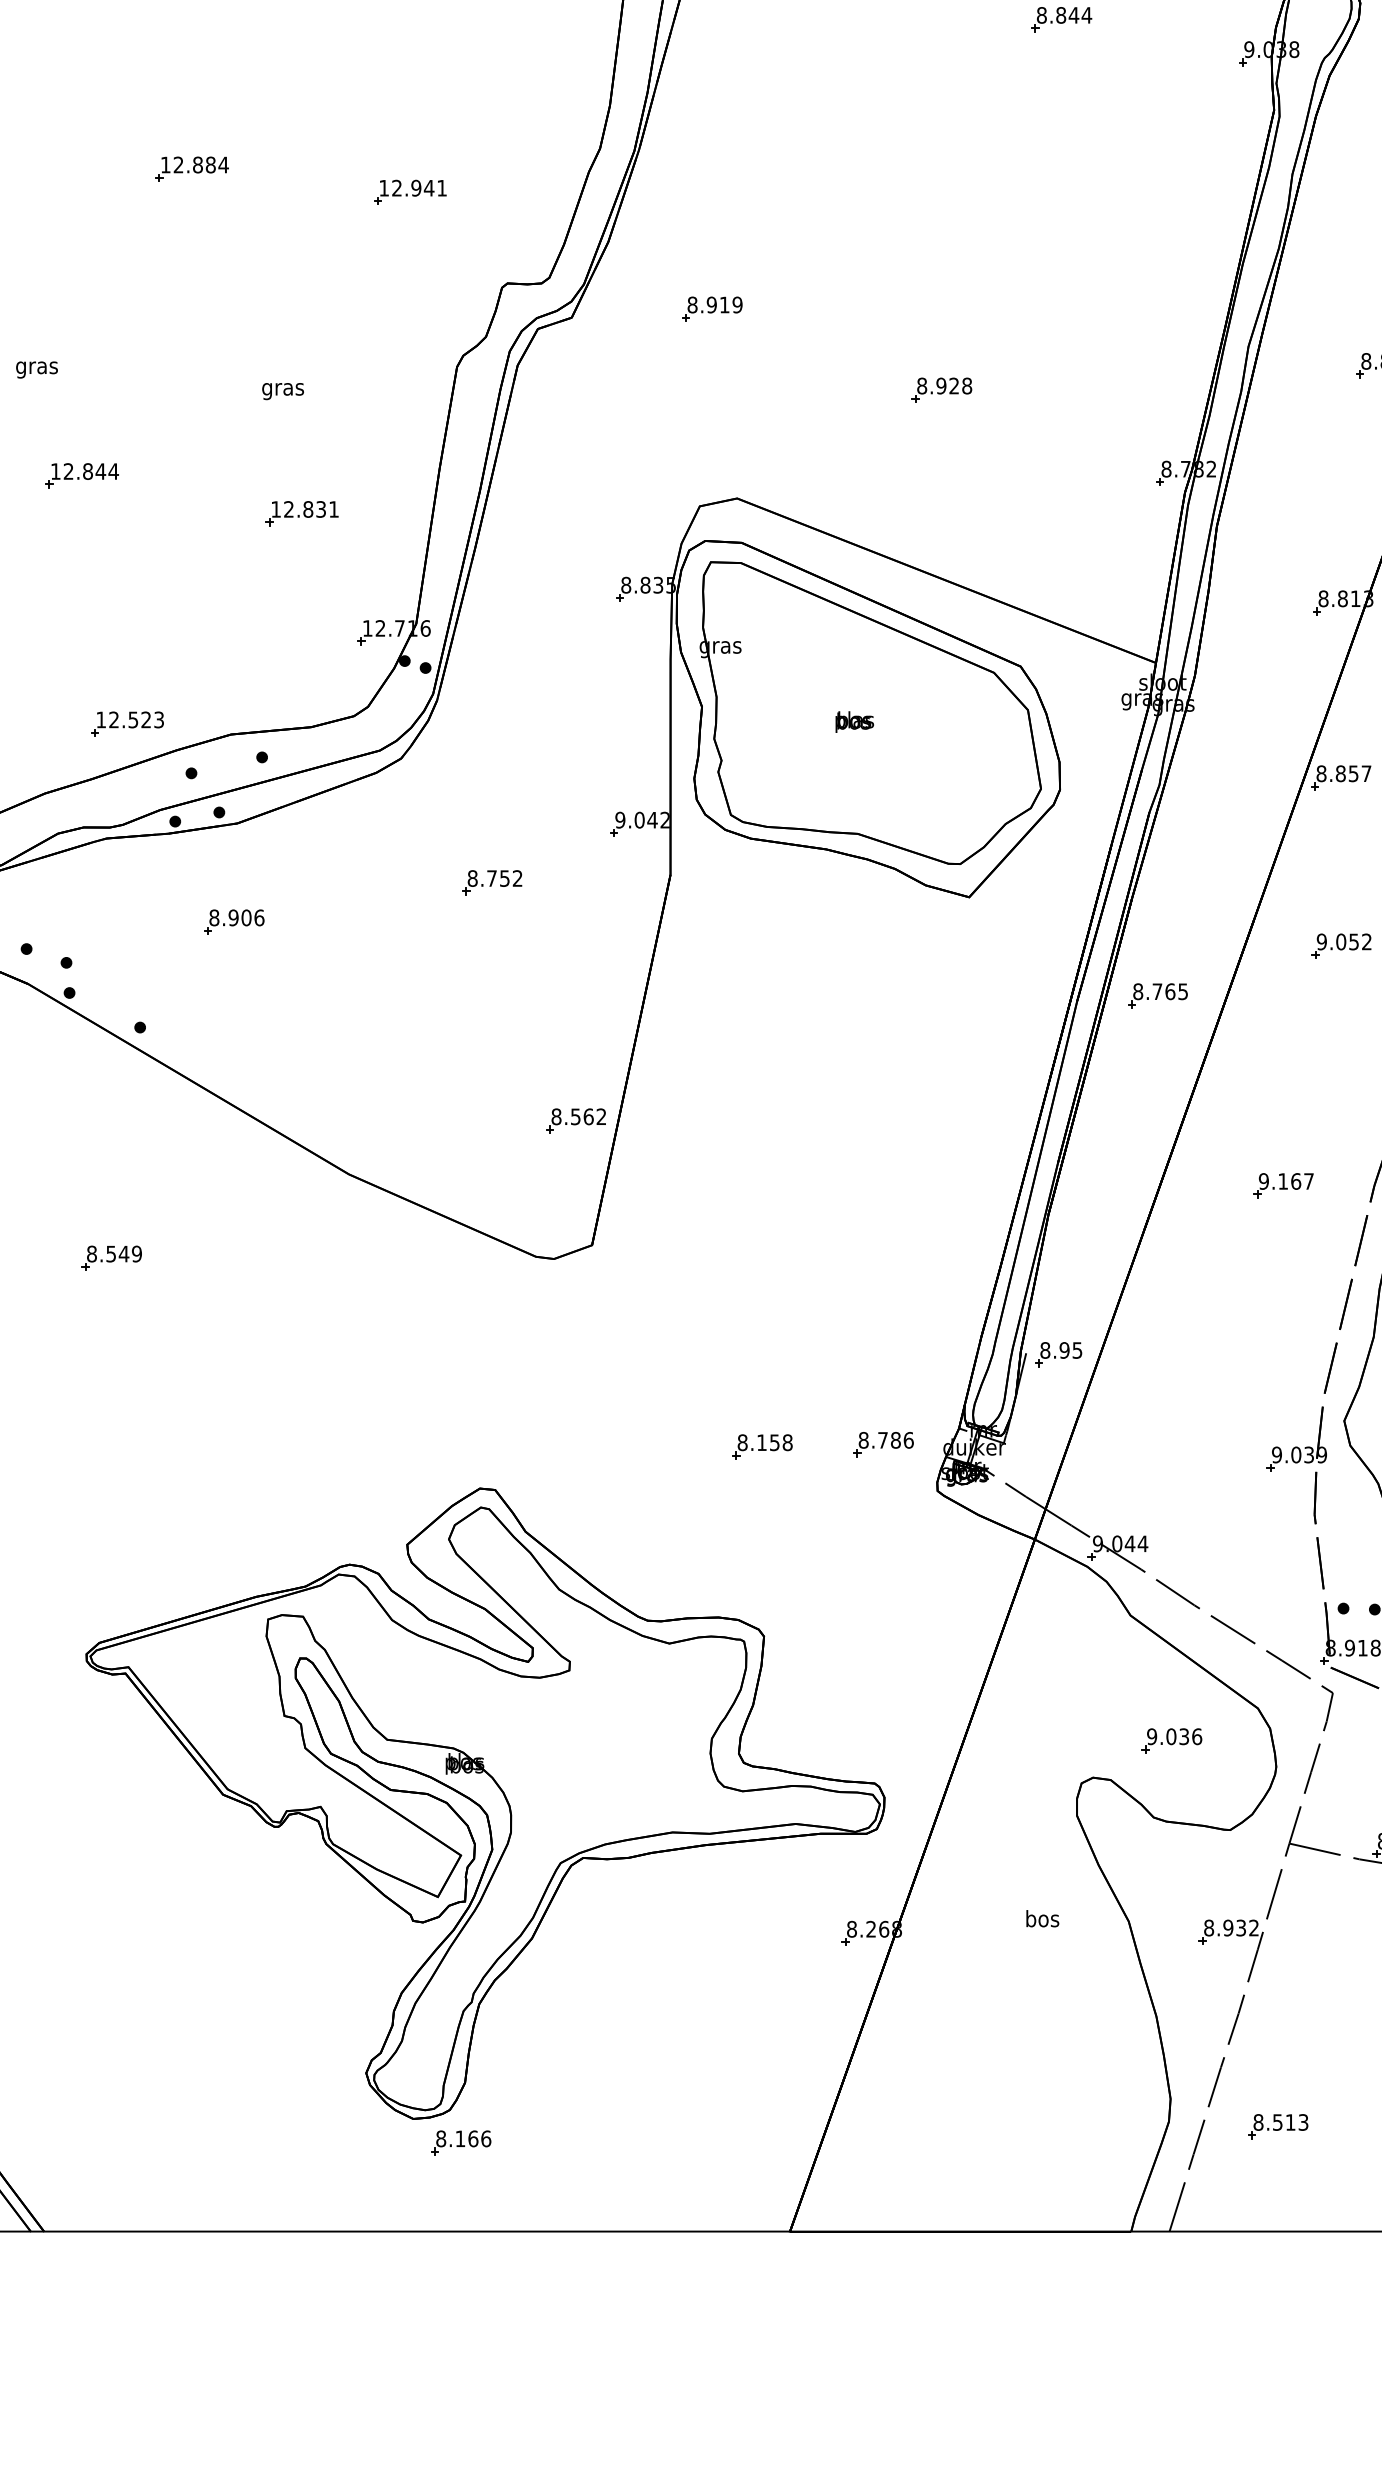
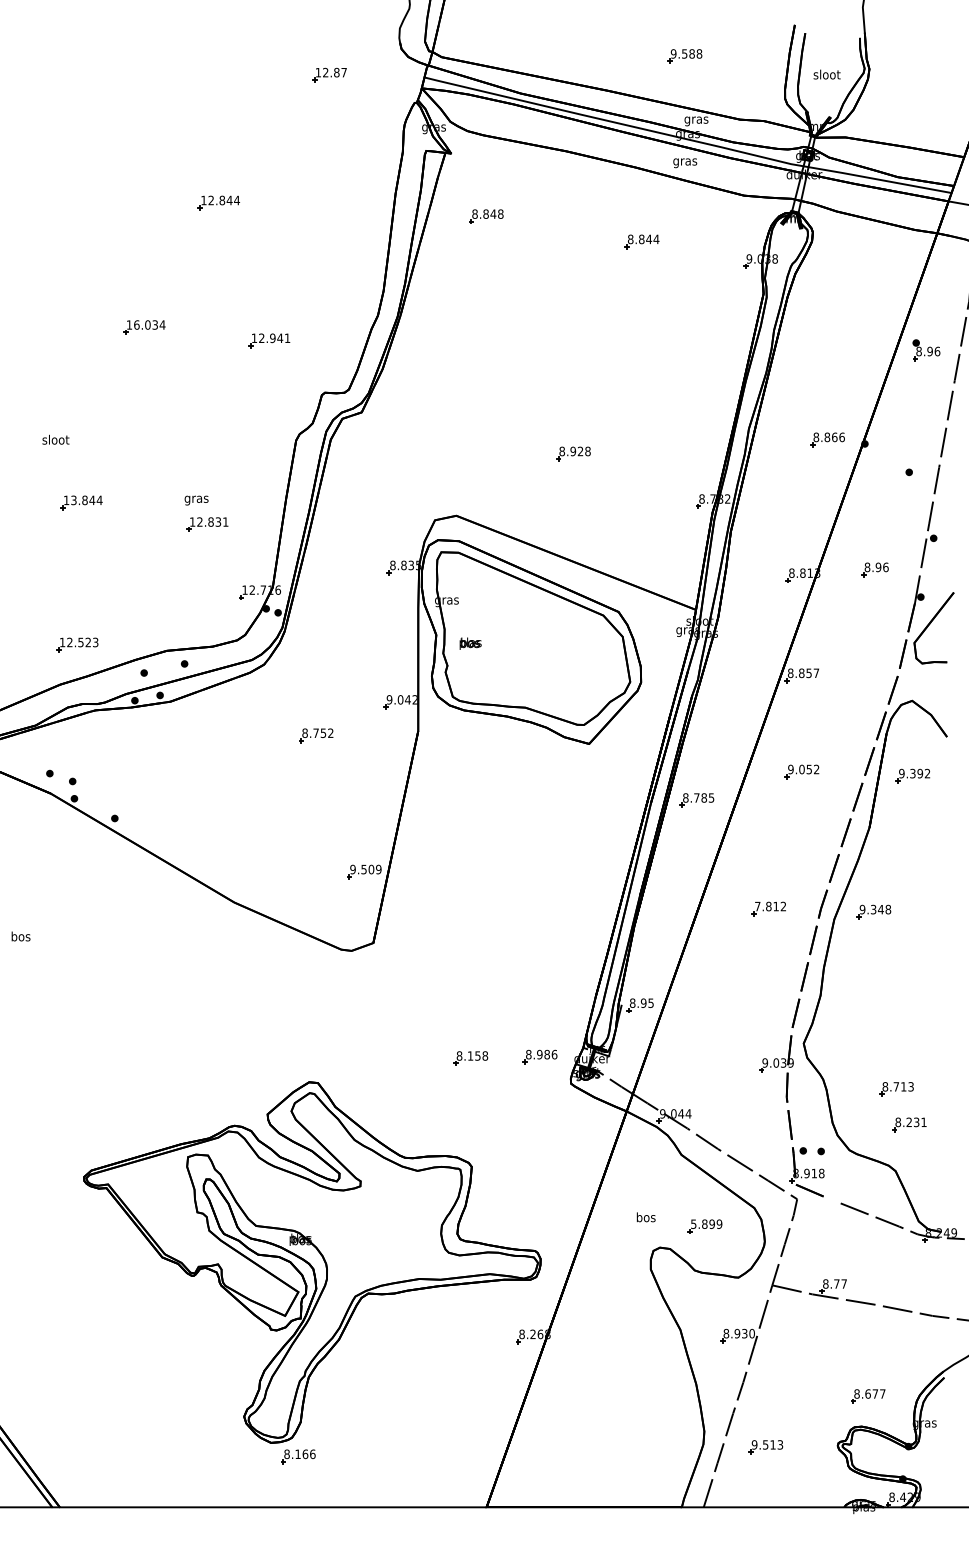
text: (195, 164) -> (146, 324), 12.884 -> 16.034
part: (711, 309) -> (441, 407), removed
text: (36, 366) -> (55, 440), gras -> sloot
text: (282, 391) -> (196, 500), moved
text: (67, 471) -> (73, 500), 12.844 -> 13.844
text: (854, 721) -> (470, 643), moved
part: (127, 723) -> (77, 644), moved
part: (233, 922) -> (168, 758), removed
text: (1170, 990) -> (704, 797), 8.765 -> 8.785
text: (578, 1116) -> (365, 869), 8.562 -> 9.509
text: (1286, 1181) -> (770, 906), 9.167 -> 7.812
part: (111, 1258) -> (98, 950), removed
text: (882, 1440) -> (539, 1054), 8.786 -> 8.986
text: (1174, 1735) -> (706, 1223), 9.036 -> 5.899
text: (1041, 1918) -> (645, 1217), moved
text: (1252, 1927) -> (751, 1333), 8.932 -> 8.930
text: (1258, 2121) -> (754, 1444), 8.513 -> 9.513

